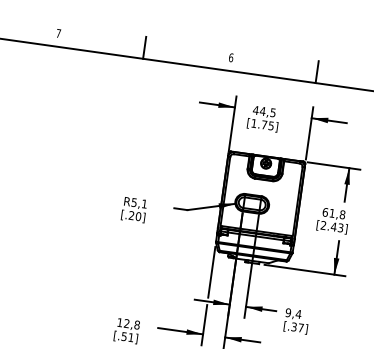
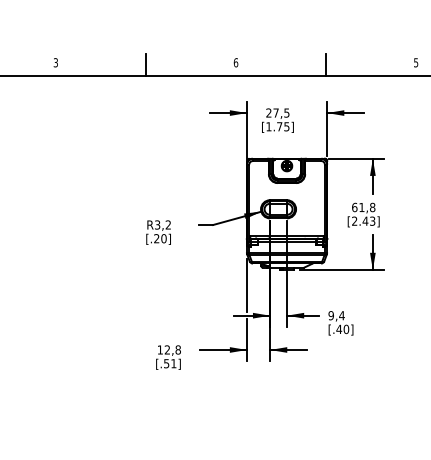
text: (58, 33) -> (55, 62), 7 -> 3
text: (259, 110) -> (272, 112), 44,5 -> 27,5
text: (139, 202) -> (162, 224), R5,1 -> R3,2
text: (297, 327) -> (342, 329), [.37] -> [.40]

